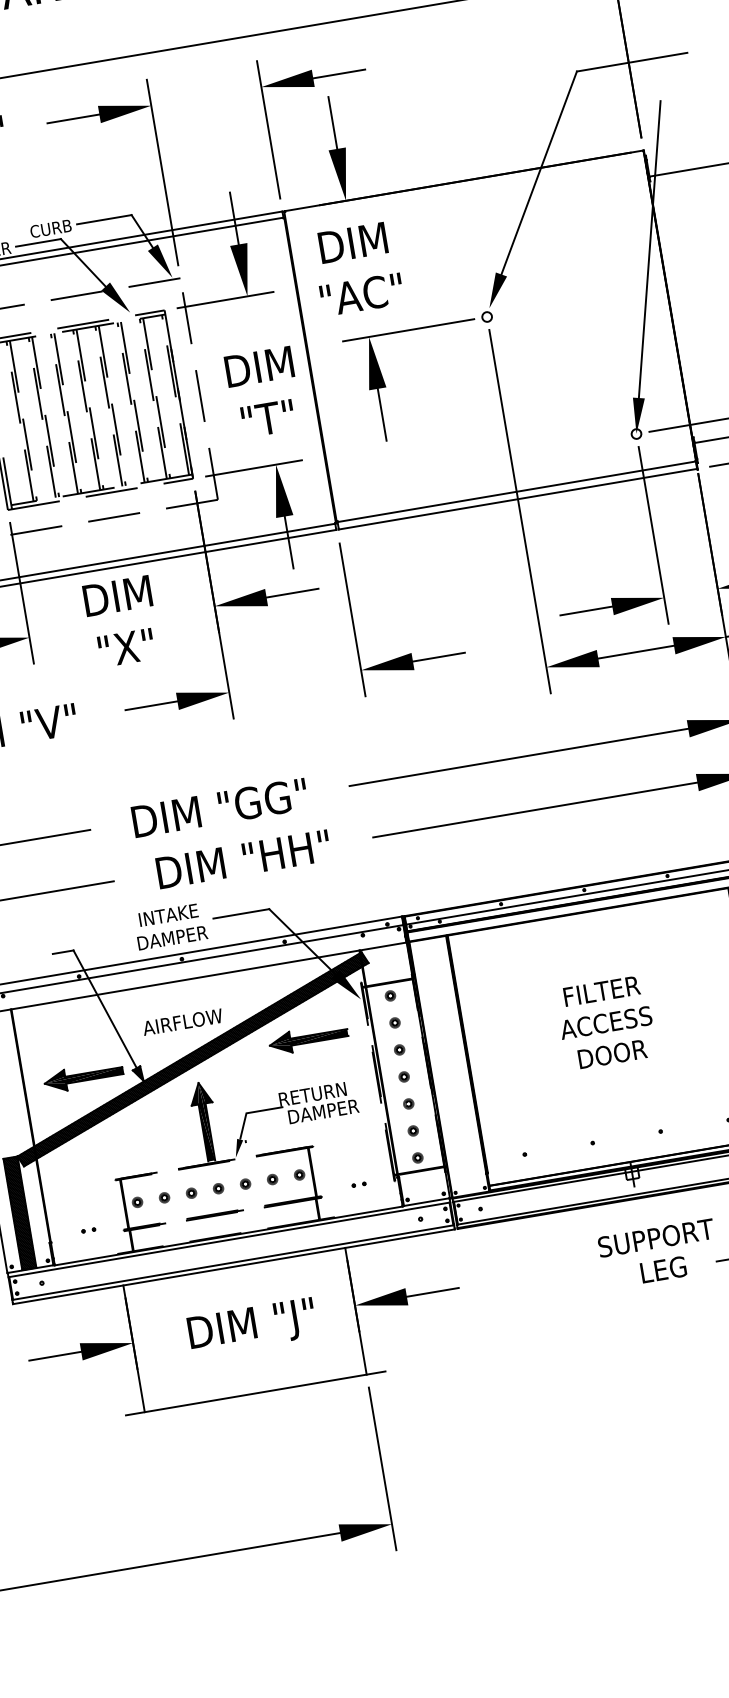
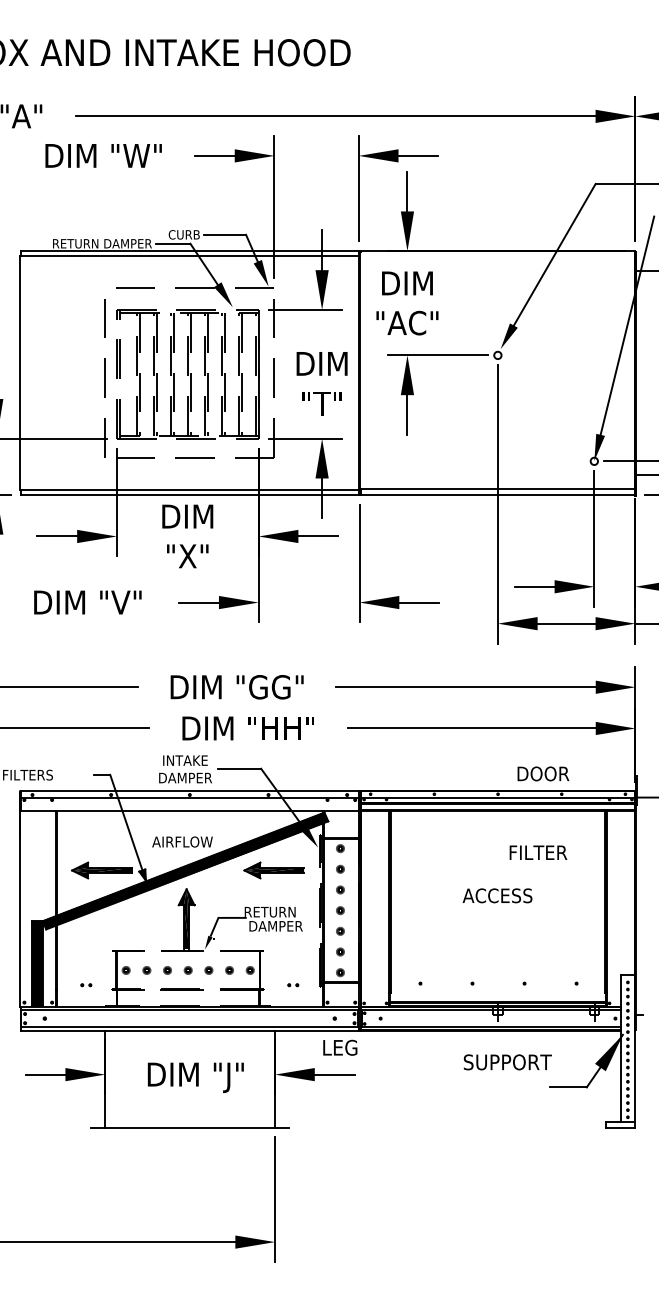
text: (601, 990) -> (538, 852), moved
text: (612, 1053) -> (543, 773), moved
text: (663, 1269) -> (340, 1047), moved

